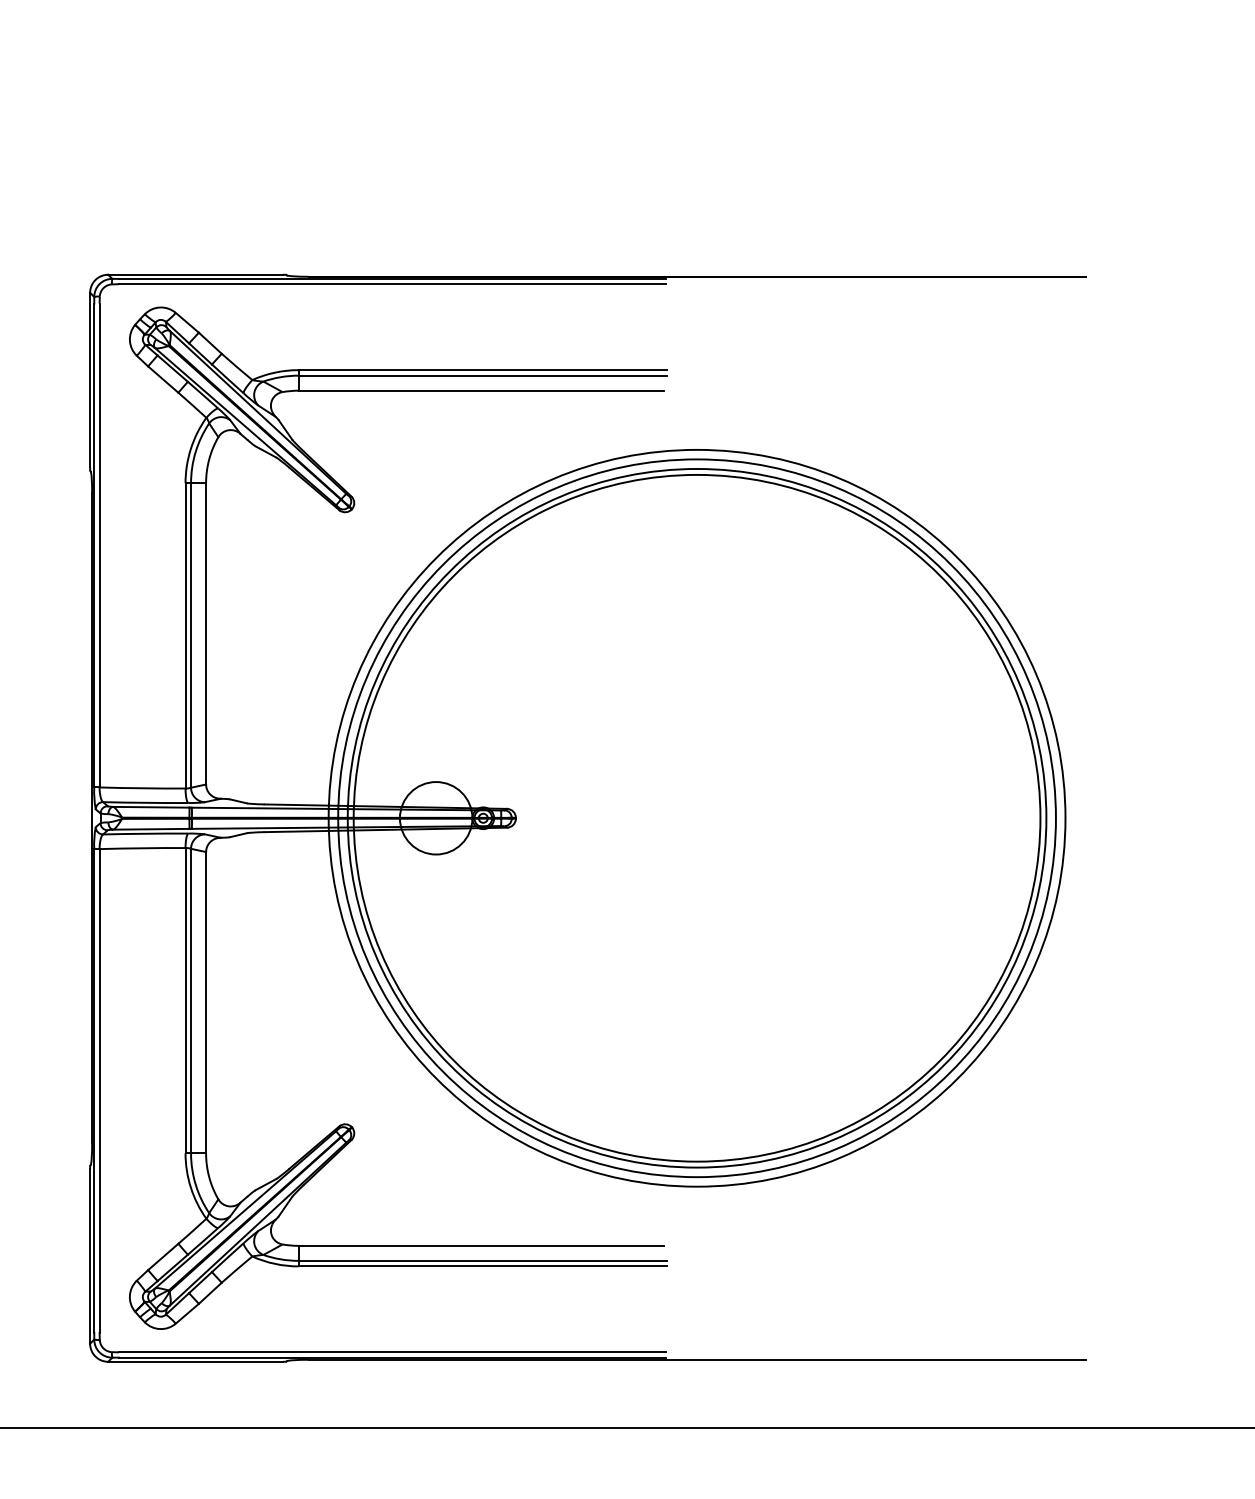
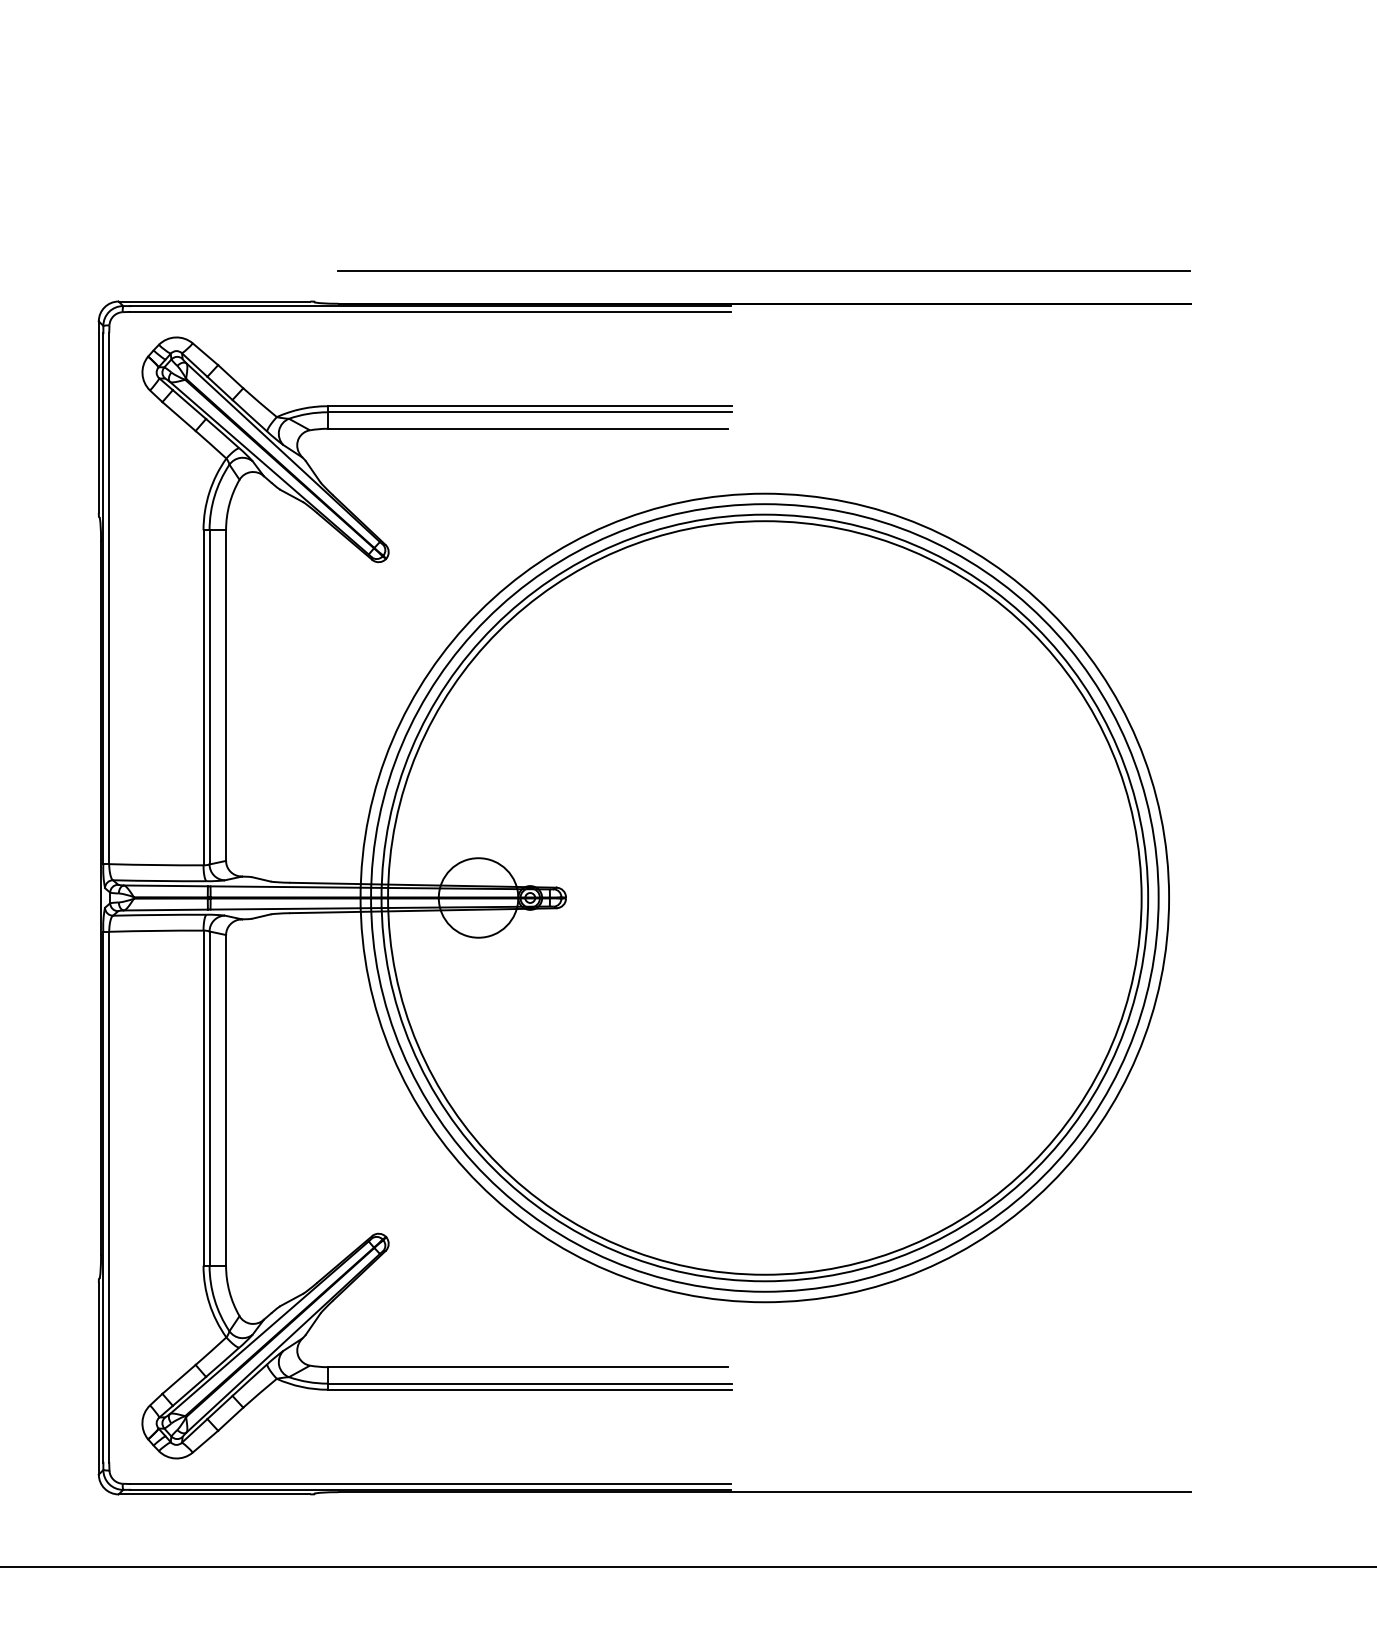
line: (695, 246) -> (763, 270), added

